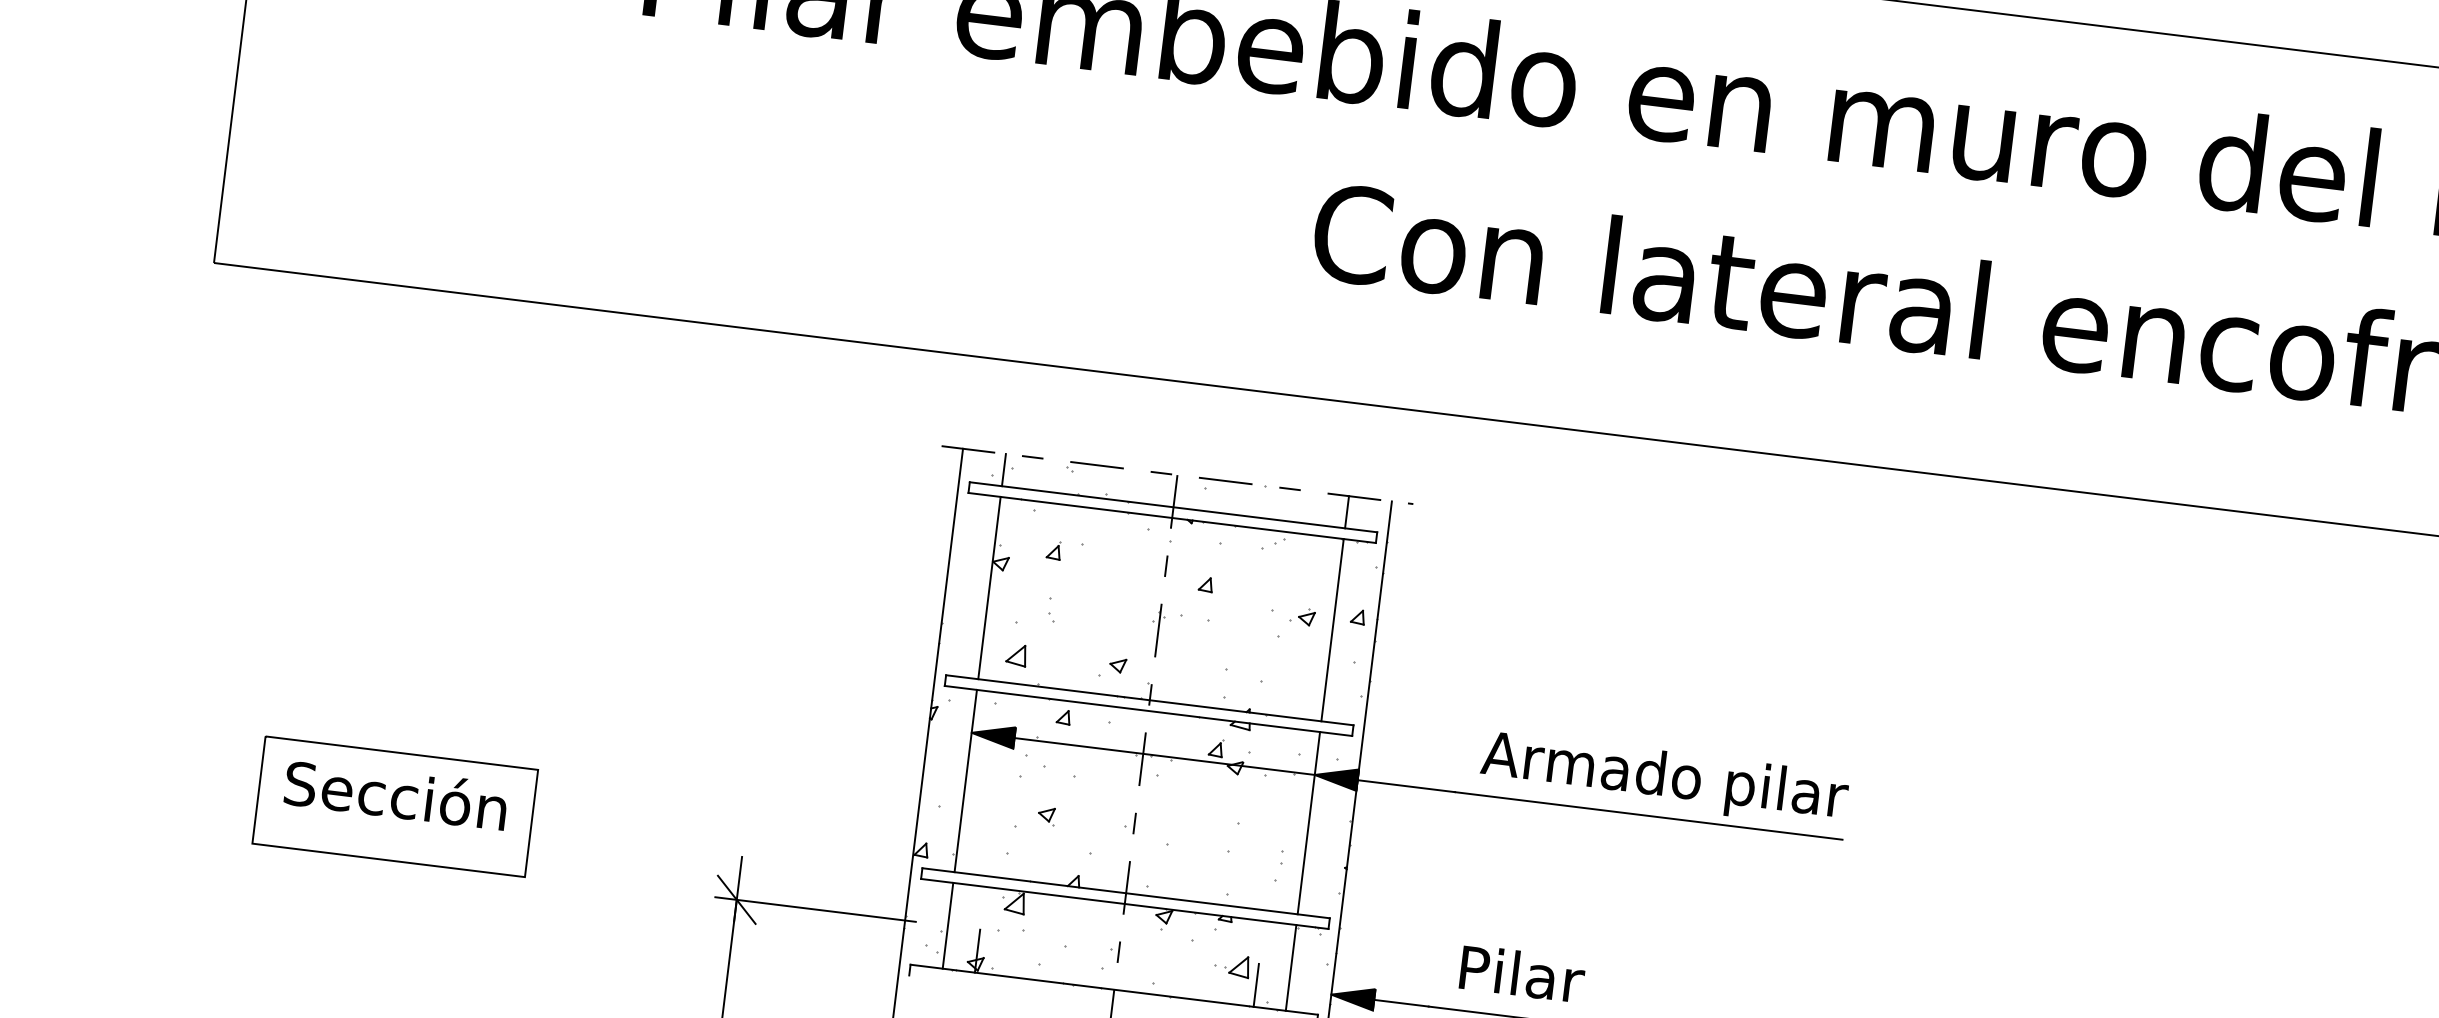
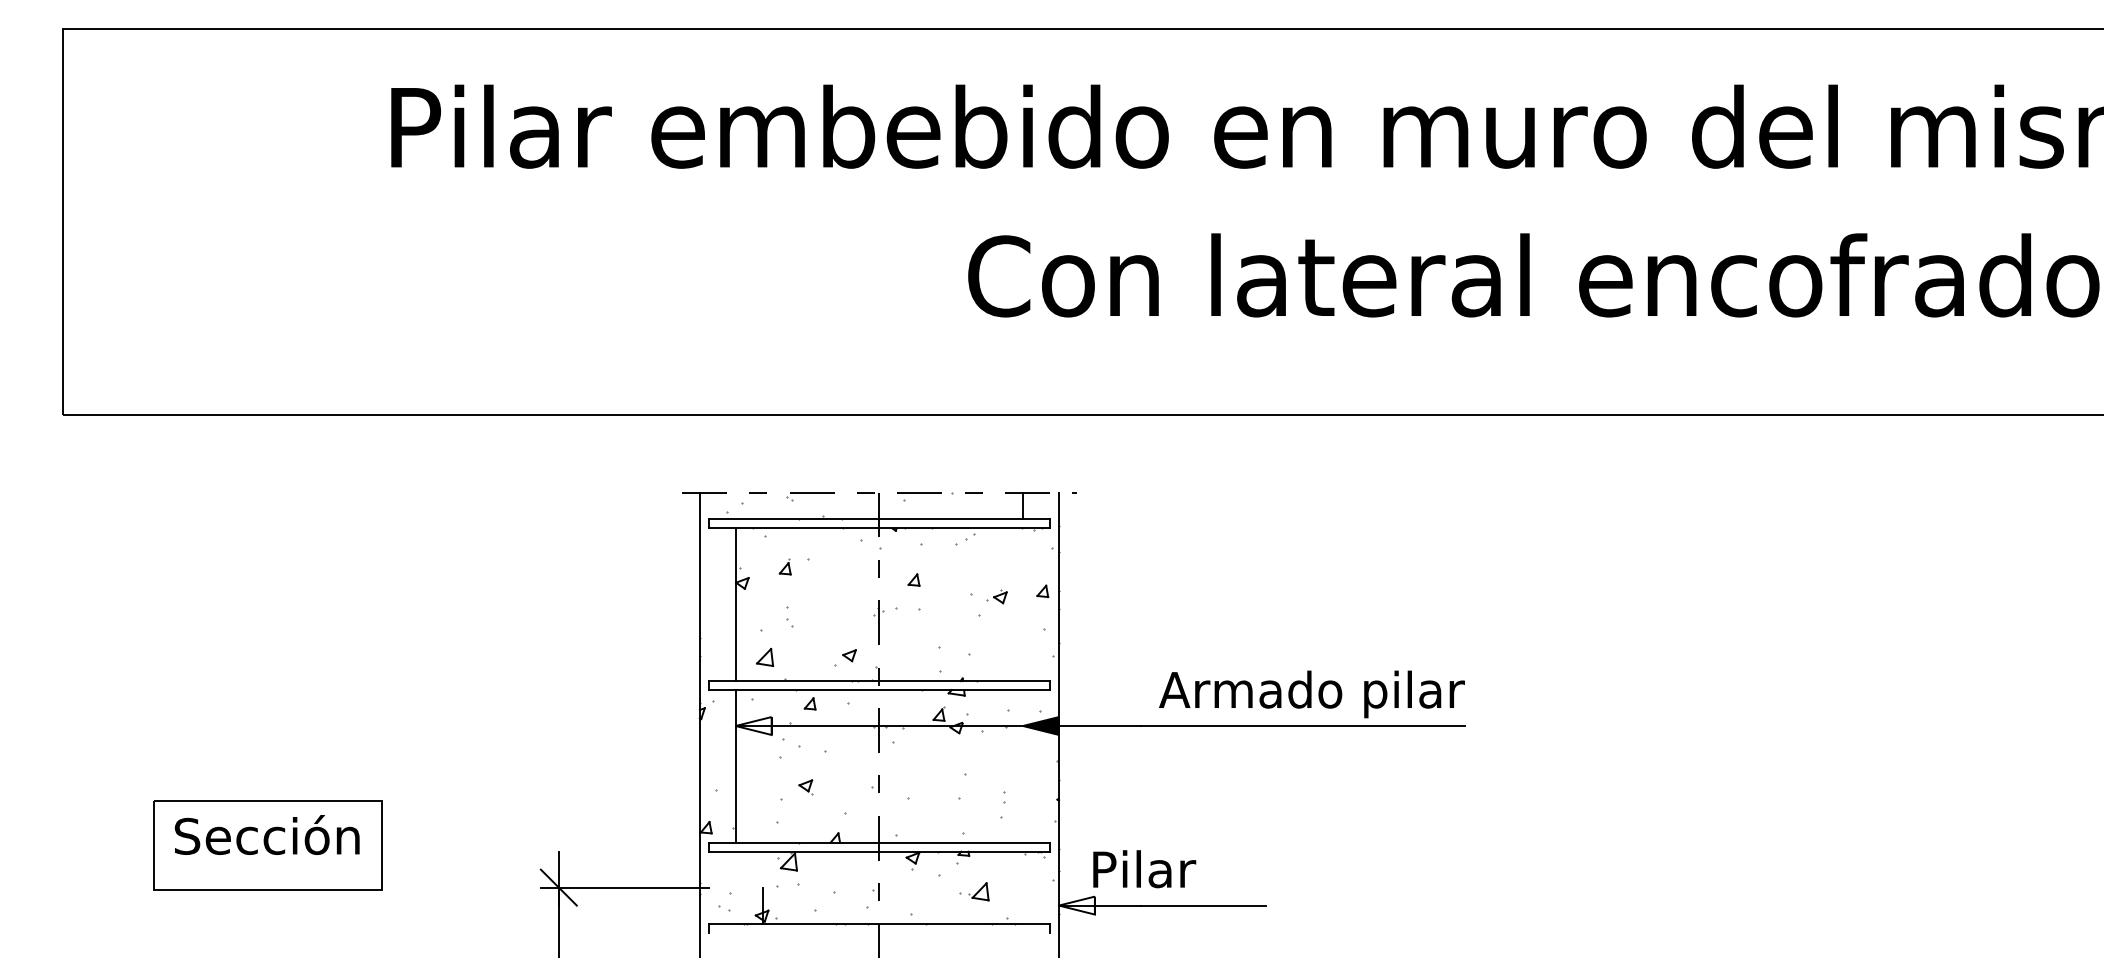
line: (1003, 469) -> (735, 505), removed
line: (1333, 629) -> (1023, 604), removed
fill: (992, 734) -> (753, 725), removed
line: (1309, 823) -> (1023, 766), removed
line: (947, 925) -> (735, 887), removed
line: (1291, 967) -> (1023, 887), removed
text: (1522, 974) -> (1144, 869), moved
line: (1256, 985) -> (996, 905), removed
fill: (1352, 997) -> (1076, 905), removed

